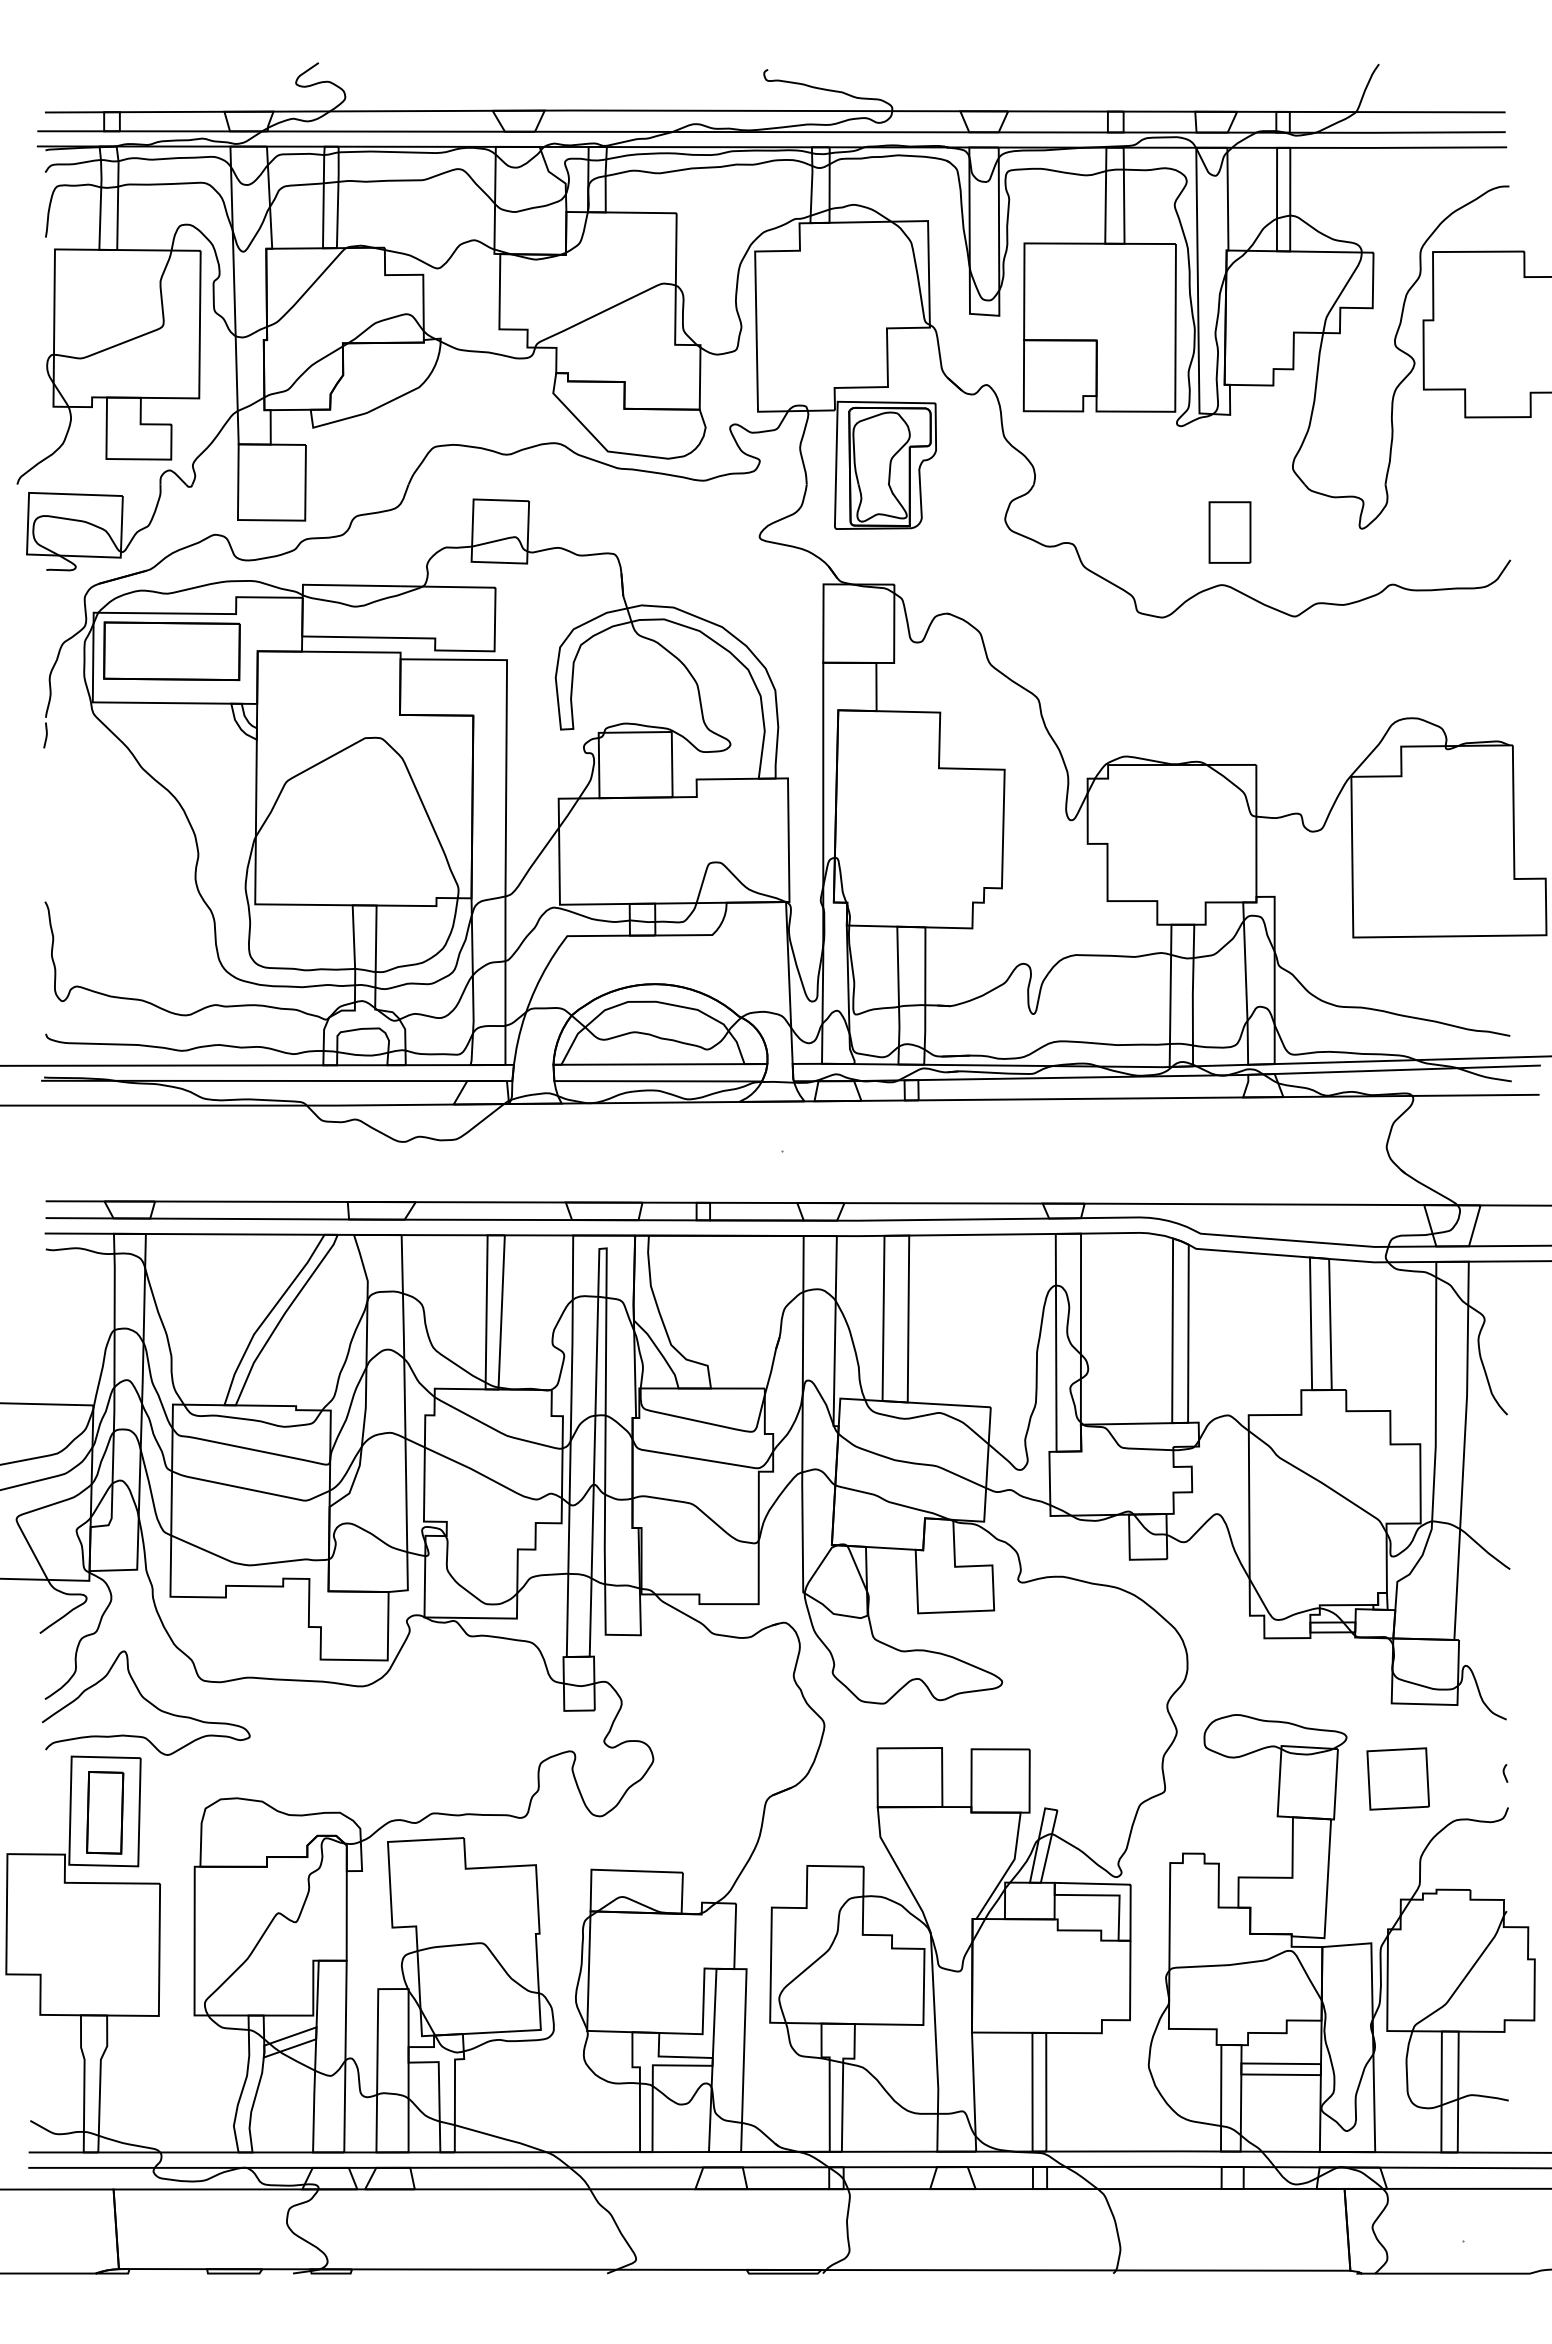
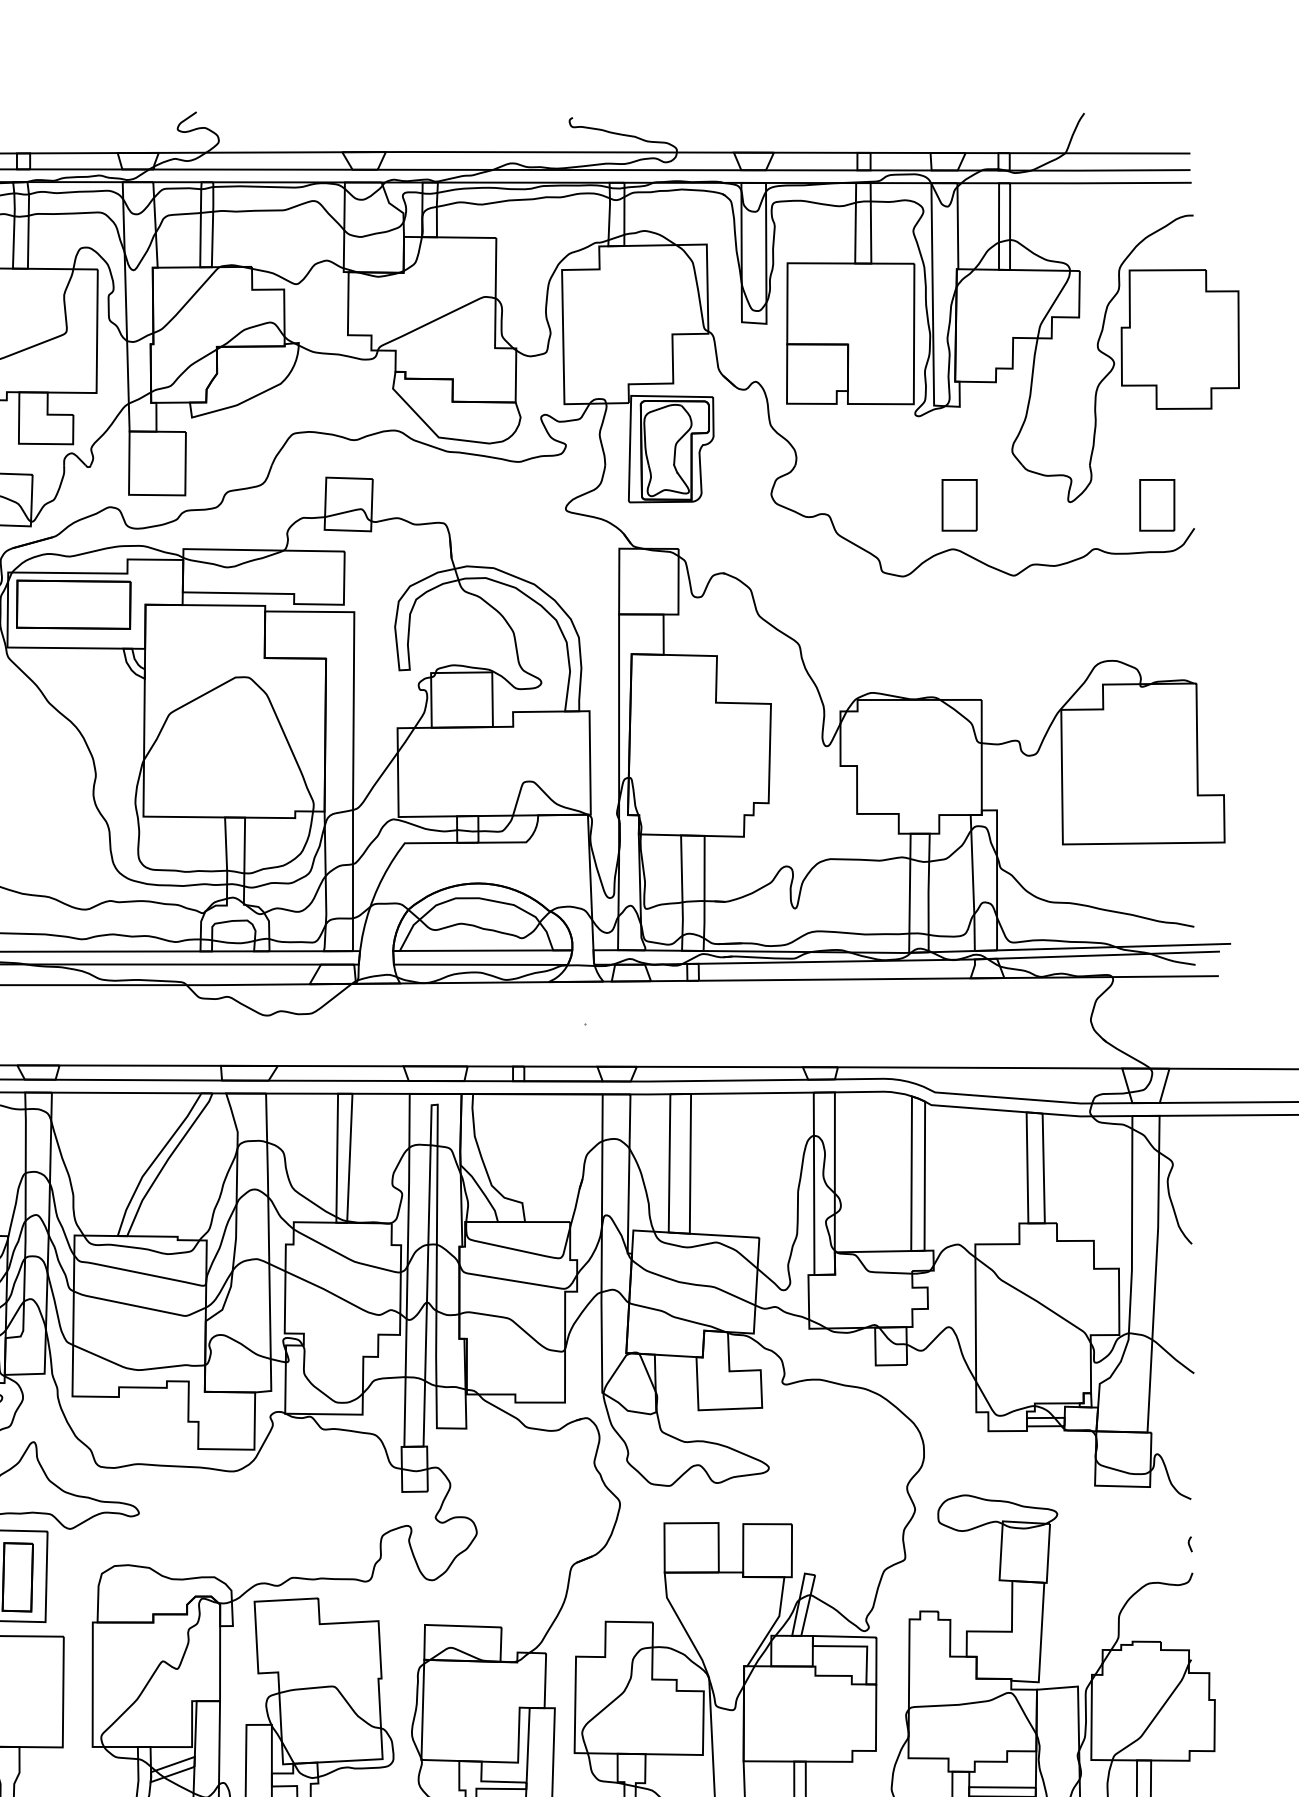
part: (1465, 532) -> (1156, 505), added
part: (1397, 1778) -> (1099, 1548), removed

